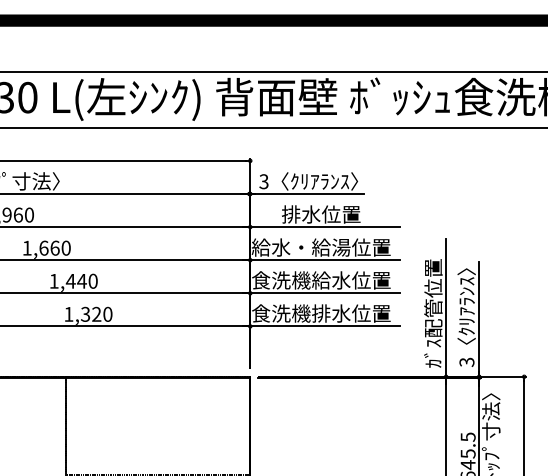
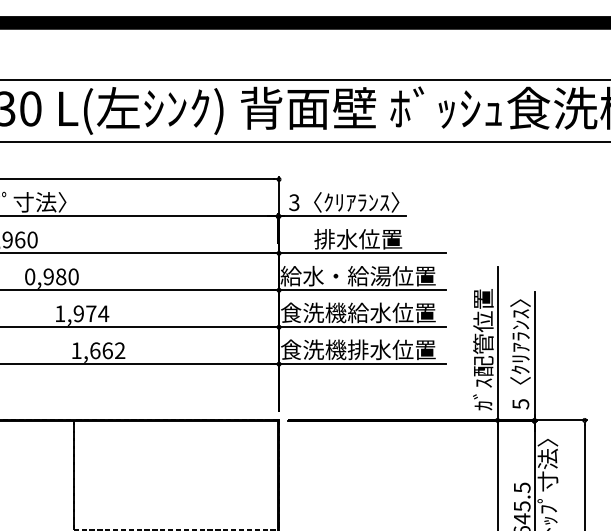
text: (41, 247) -> (45, 276), 1,660 -> 0,980
text: (82, 281) -> (91, 313), 1,440 -> 1,974
text: (96, 314) -> (107, 350), 1,320 -> 1,662
text: (466, 361) -> (520, 403), 3 -> 5

